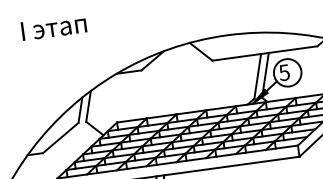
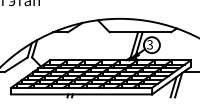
text: (283, 72) -> (149, 44), 5 -> 3

